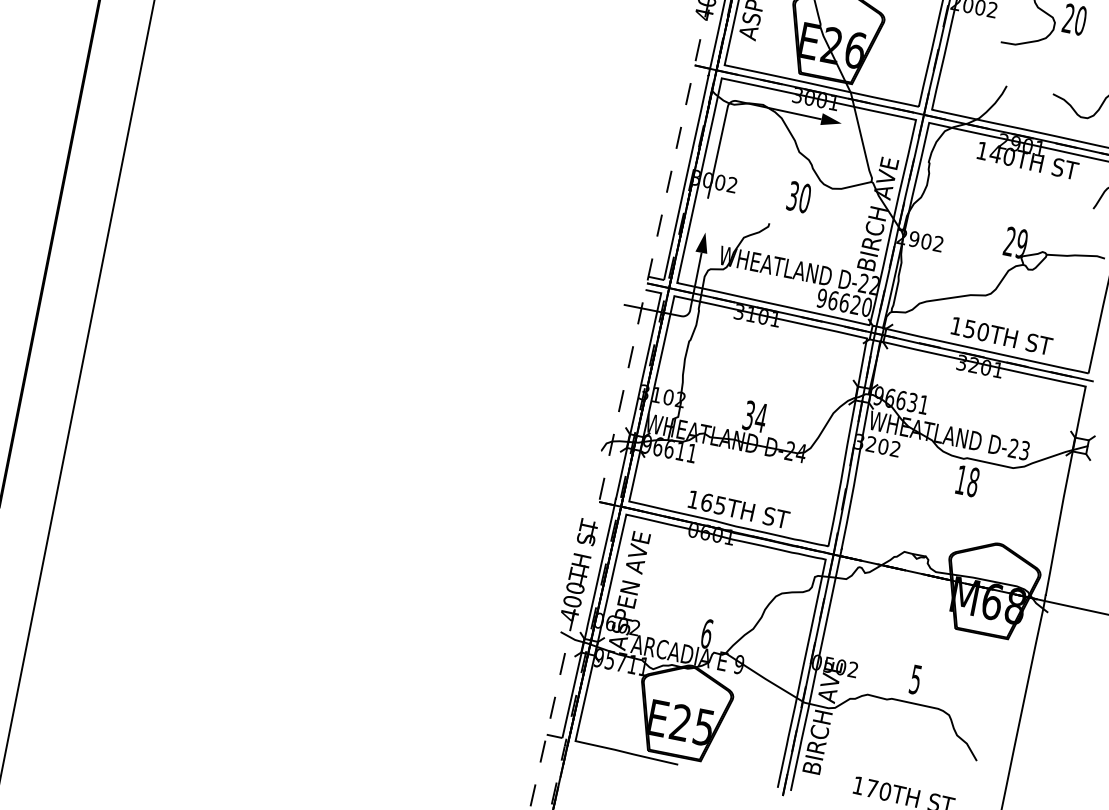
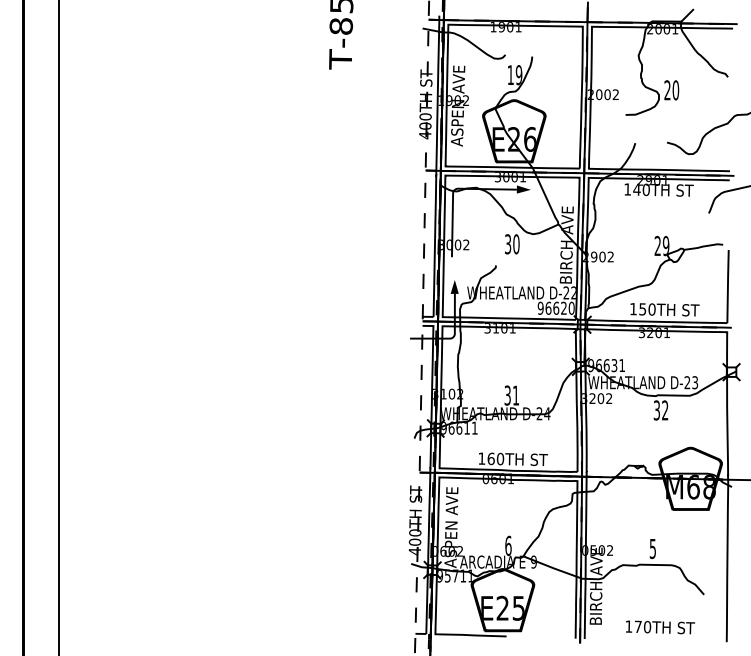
text: (760, 417) -> (515, 395), 34 -> 31
text: (966, 481) -> (660, 410), 18 -> 32
text: (720, 504) -> (500, 458), 165TH -> 160TH

